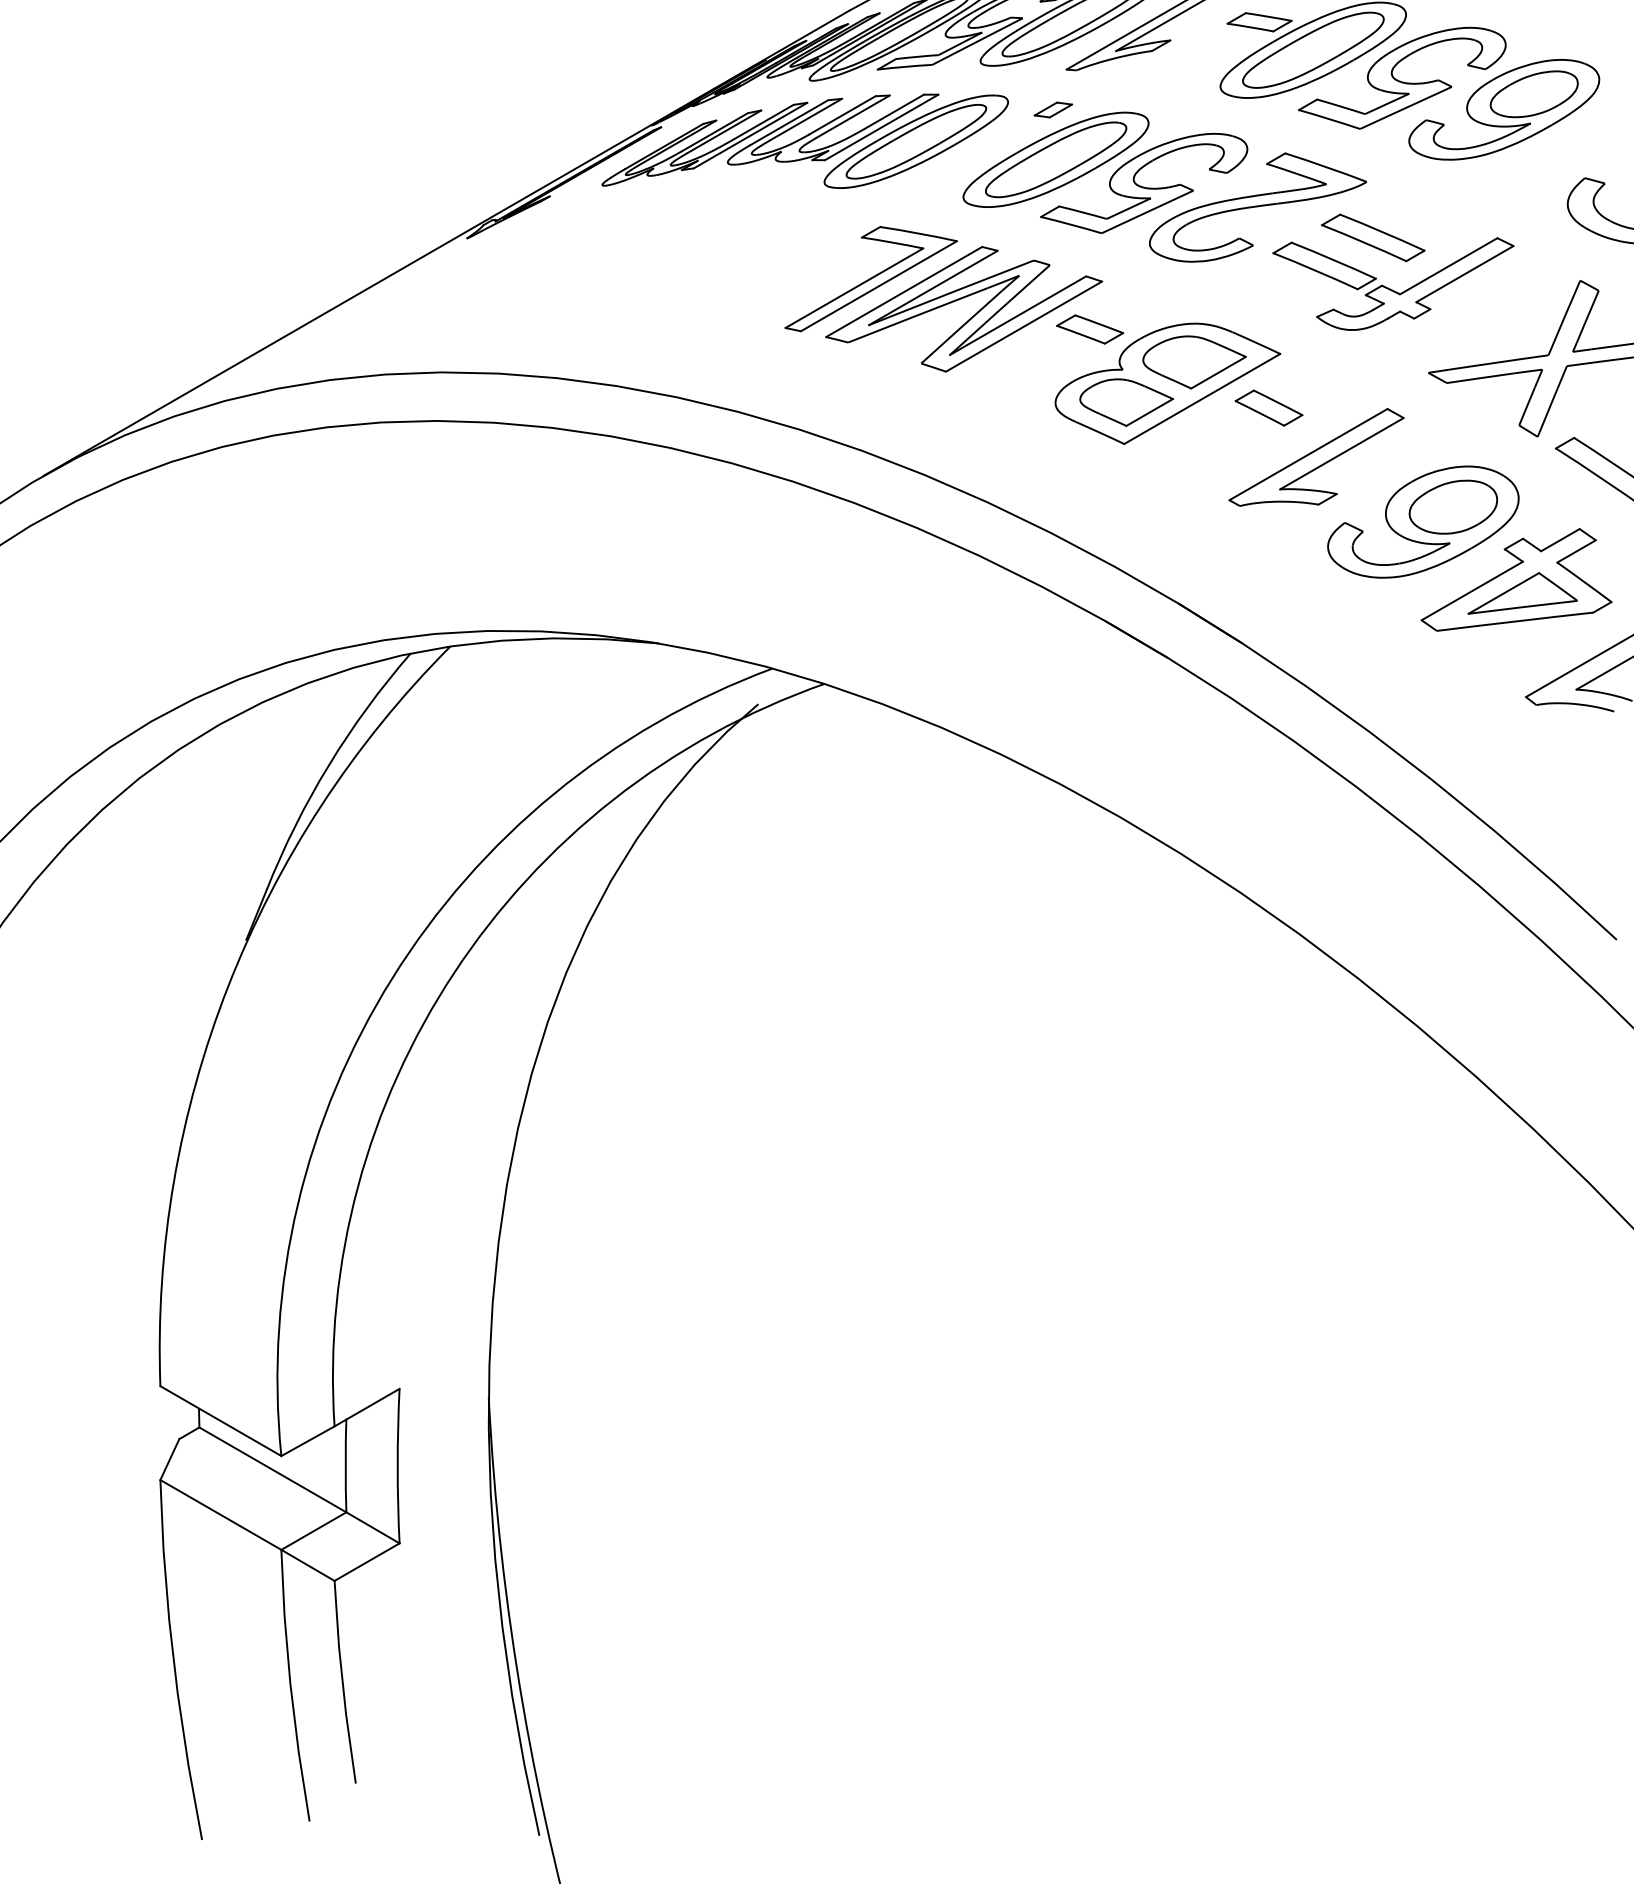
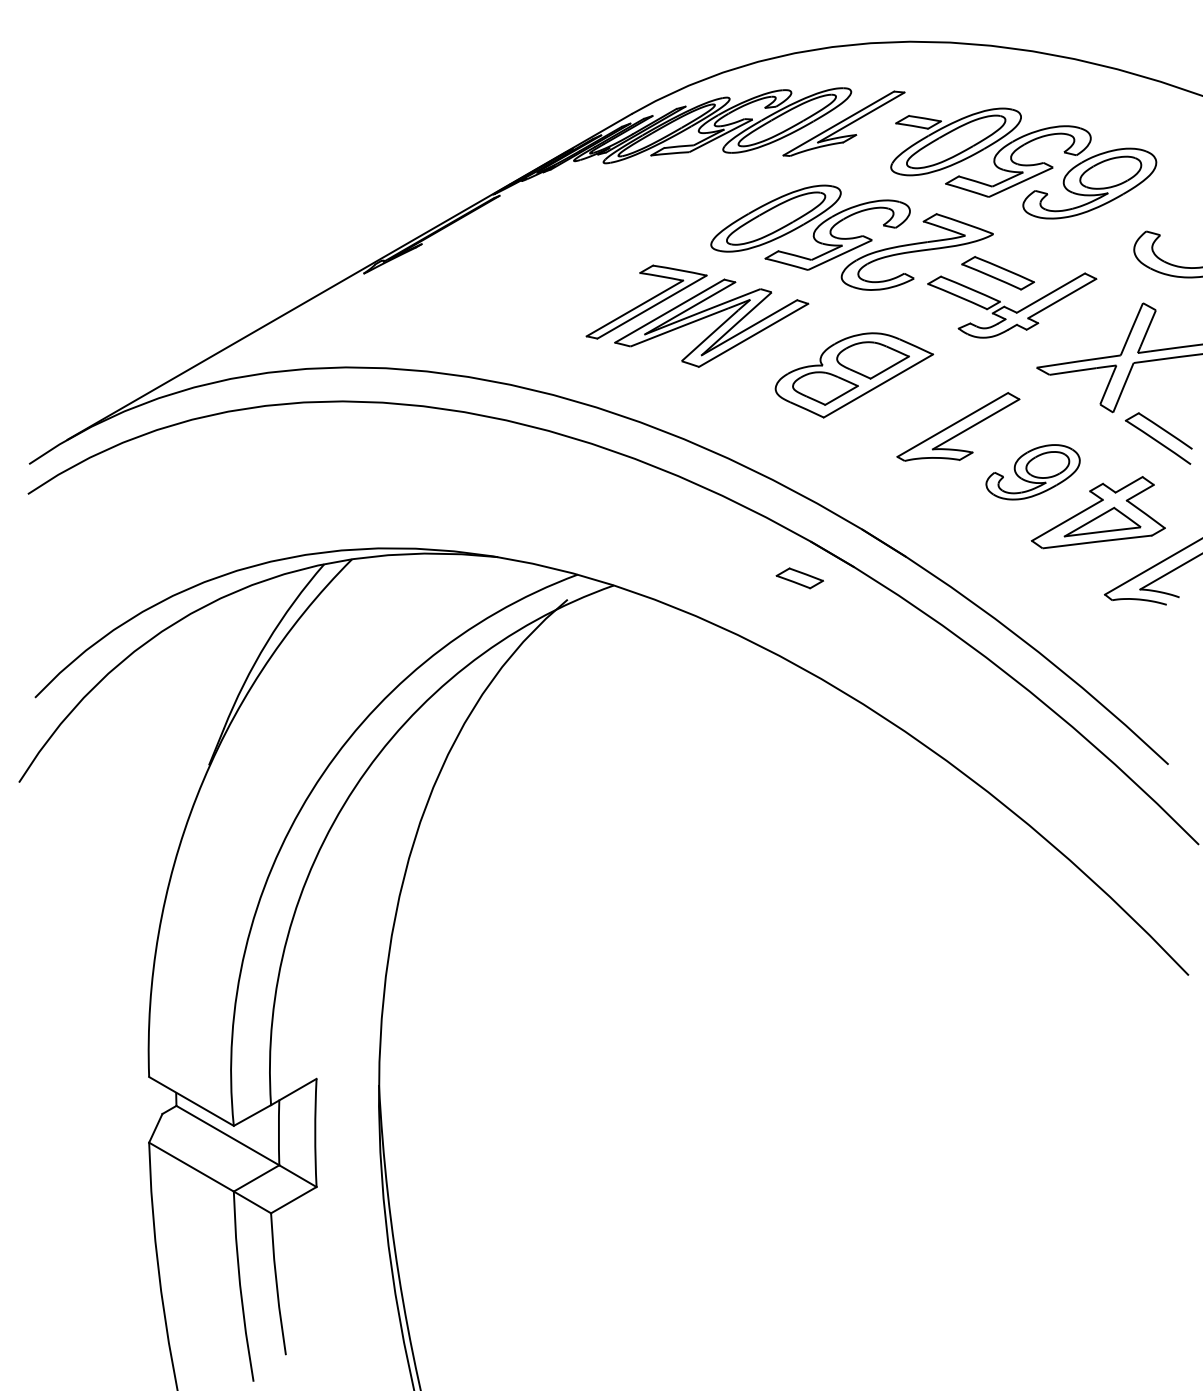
part: (1053, 109) -> (774, 183), removed
part: (805, 141) -> (600, 205), removed
part: (1089, 329) -> (799, 578), moved
part: (1268, 408) -> (924, 392), removed
part: (1422, 522) -> (1032, 472), size x0.7

